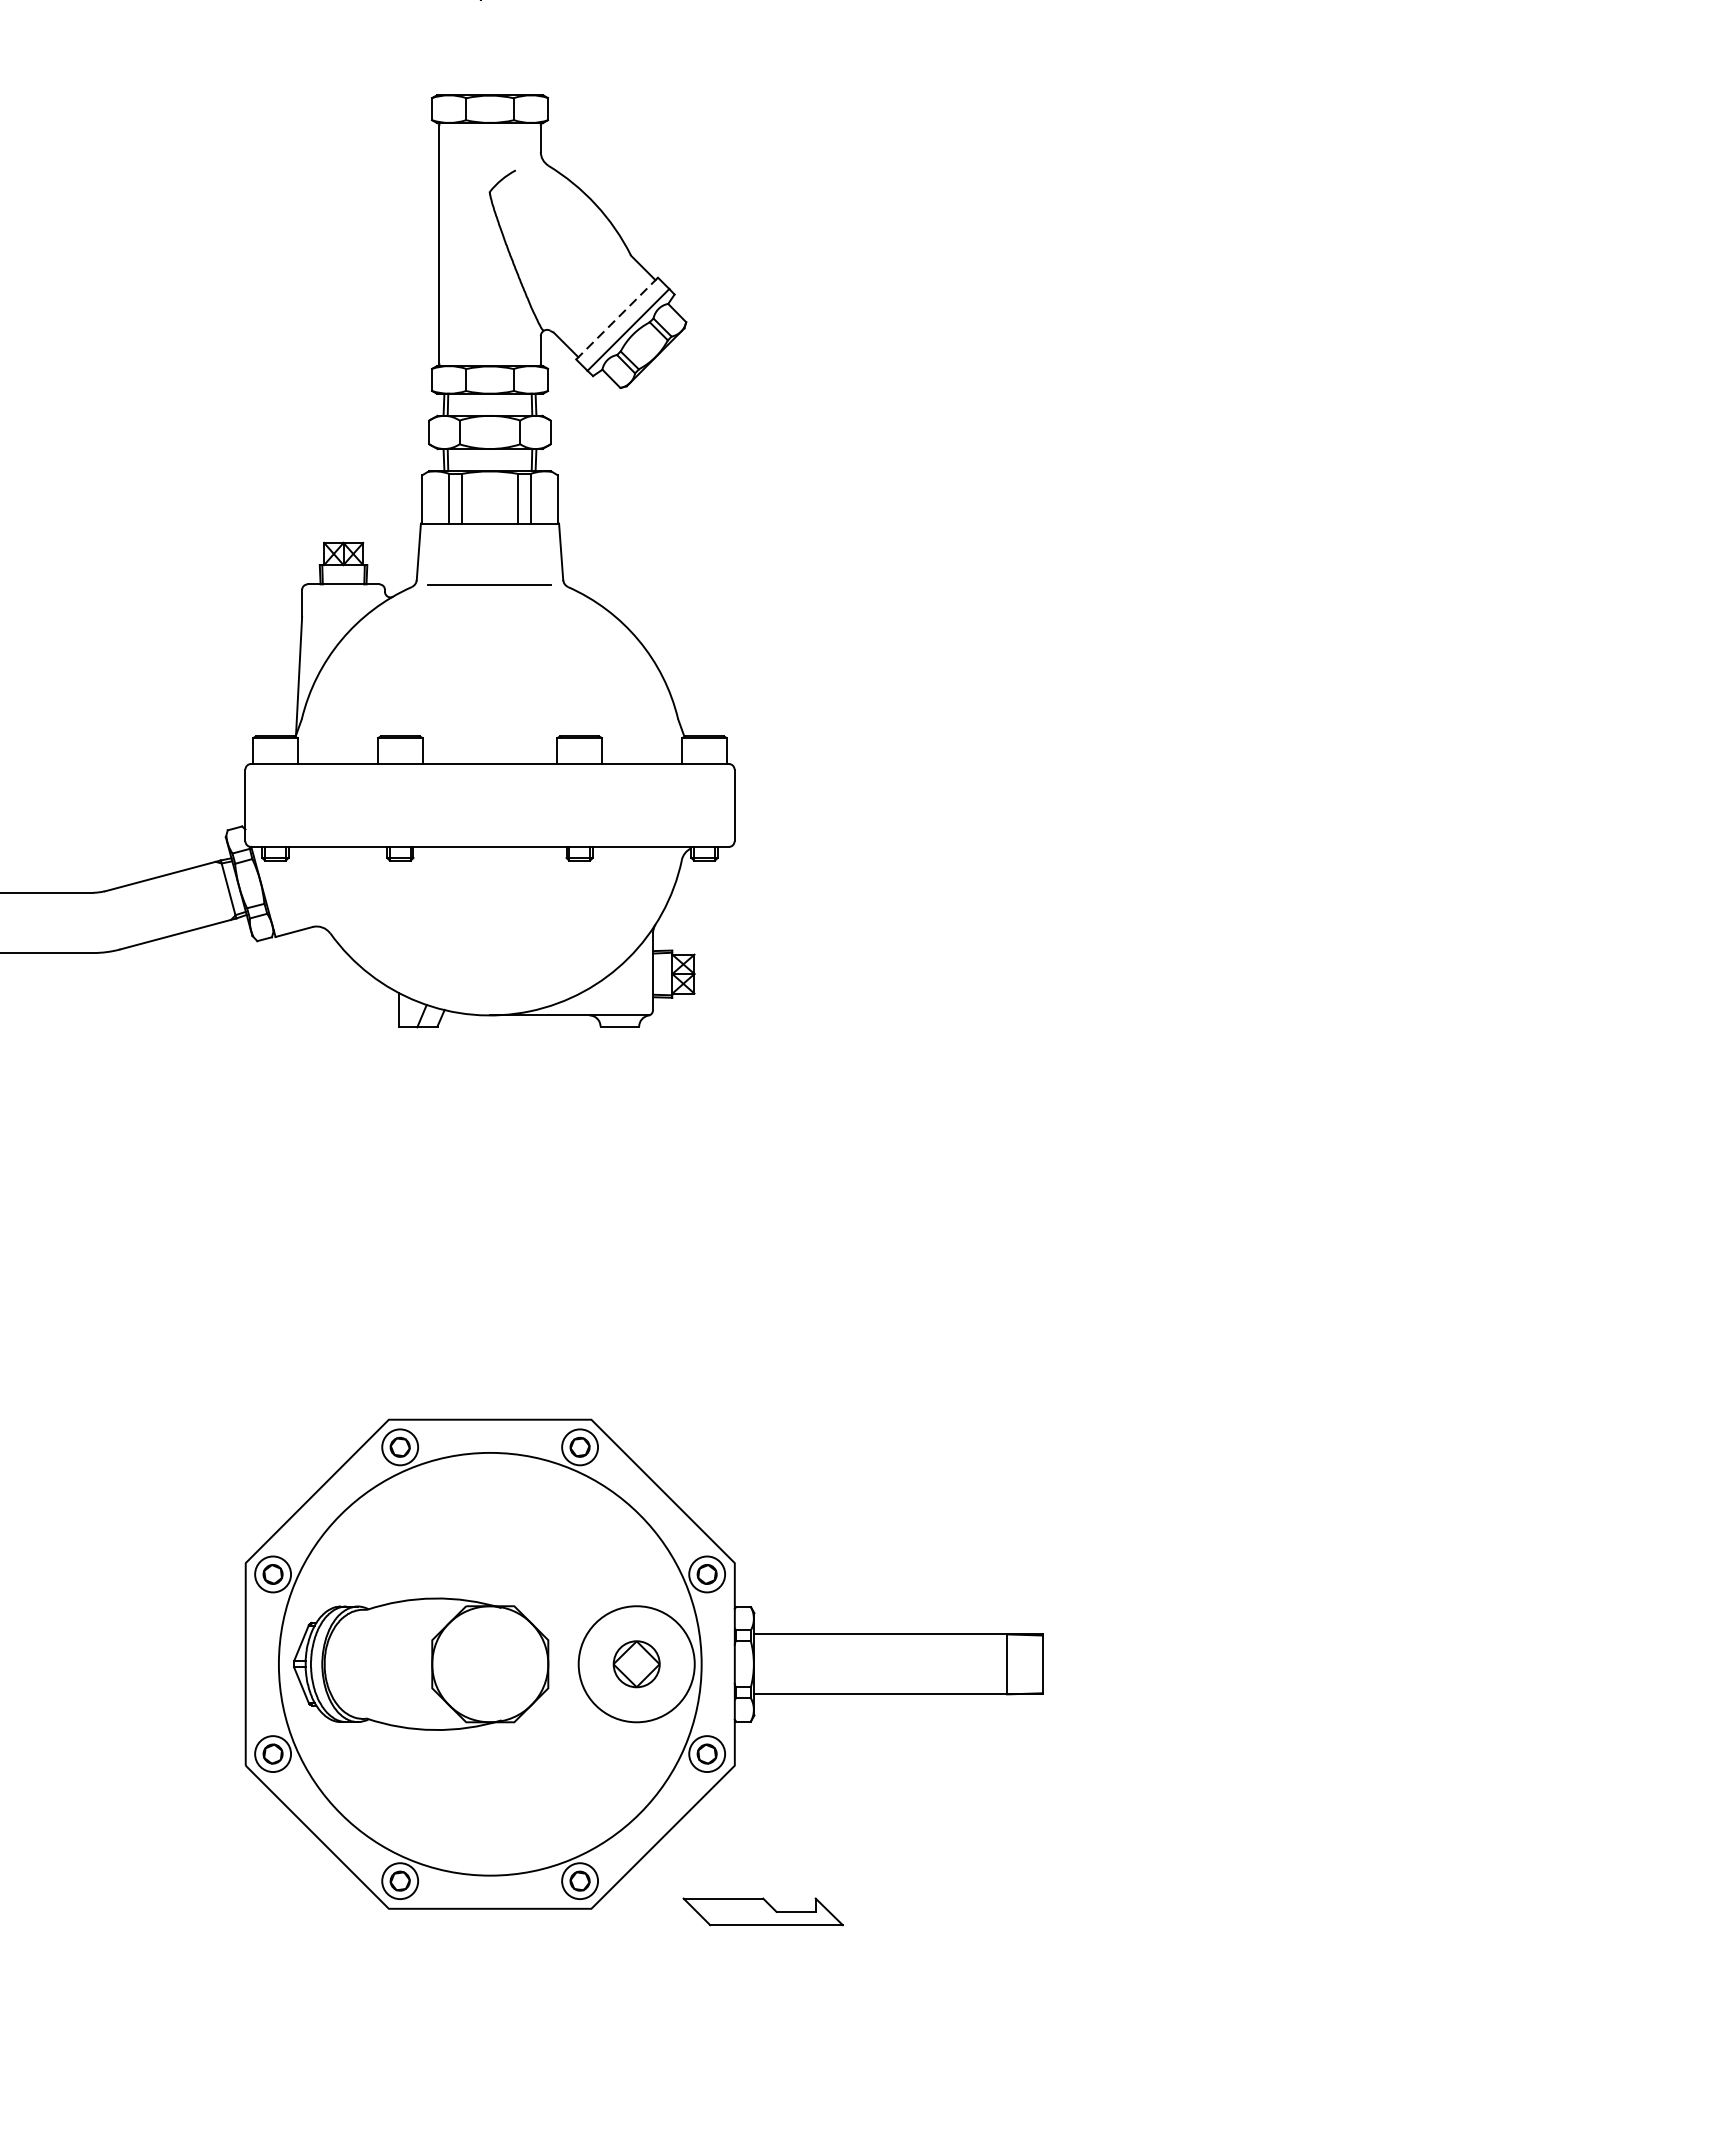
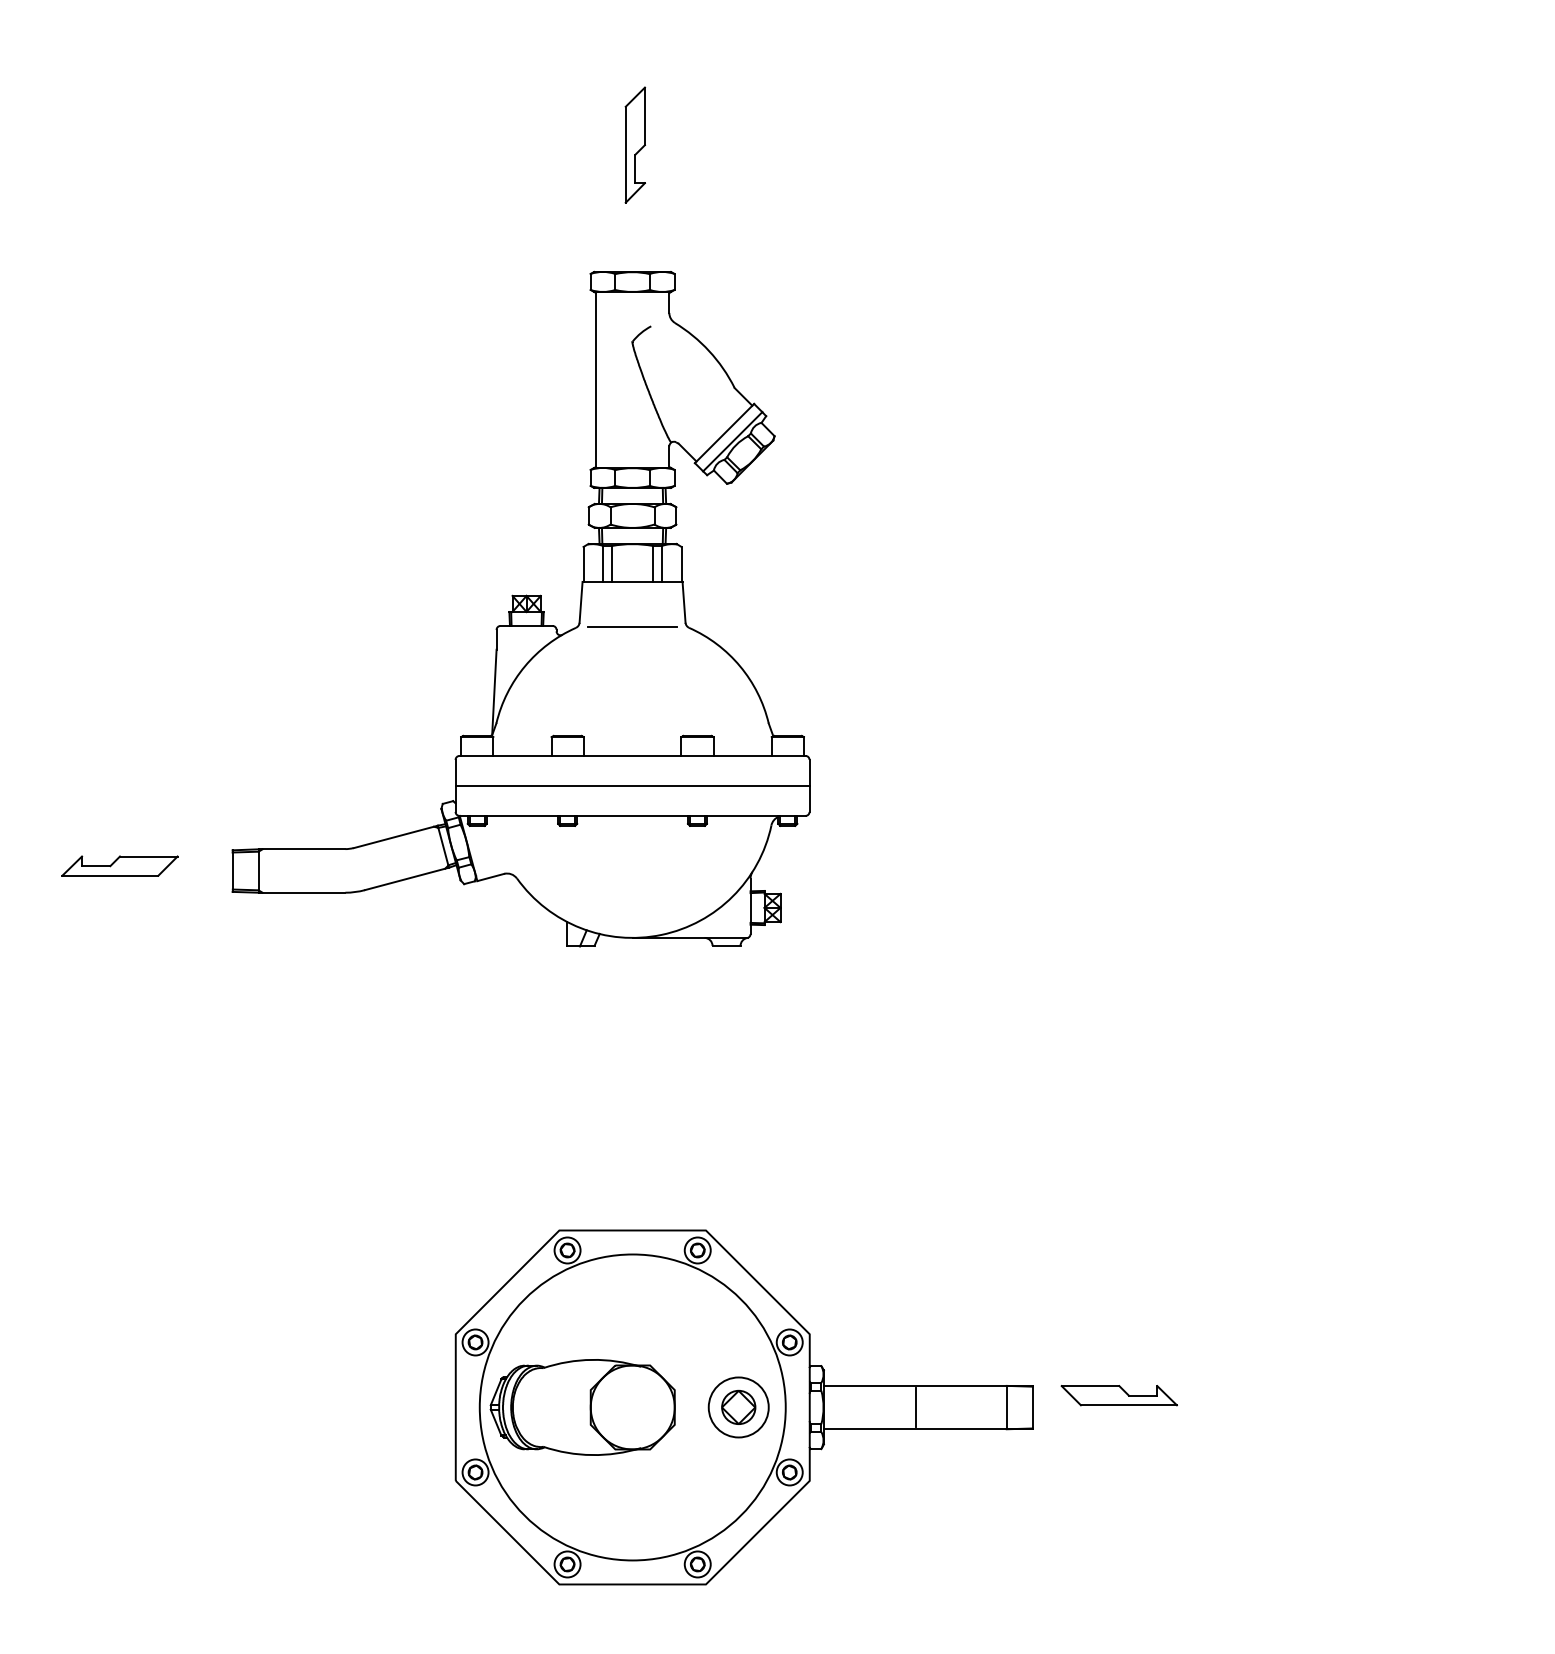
line: (617, 318) -> (724, 433), dashed -> solid
line: (489, 804) -> (632, 785), added
circle: (636, 1664) -> (738, 1407), size x0.71
line: (880, 1664) -> (915, 1407), added
part: (762, 1911) -> (1118, 1395), moved

